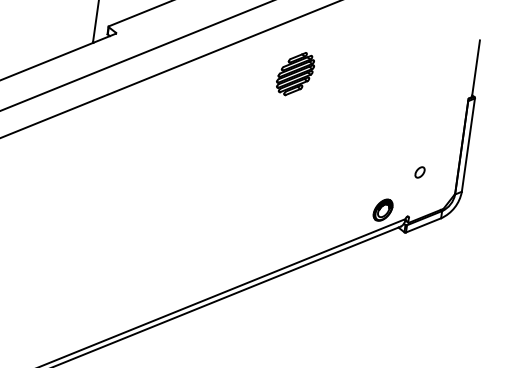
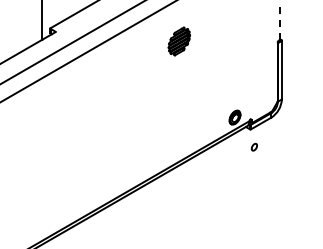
line: (475, 68) -> (279, 22), solid -> dashed
part: (294, 73) -> (178, 41), moved
part: (418, 171) -> (253, 146), moved

